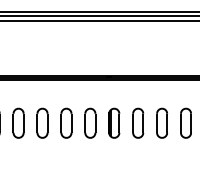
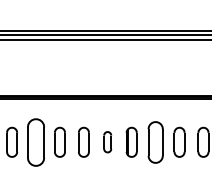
part: (18, 122) -> (35, 141), size x1.6
part: (90, 122) -> (107, 141), size x0.7
part: (138, 122) -> (155, 141), size x1.4

